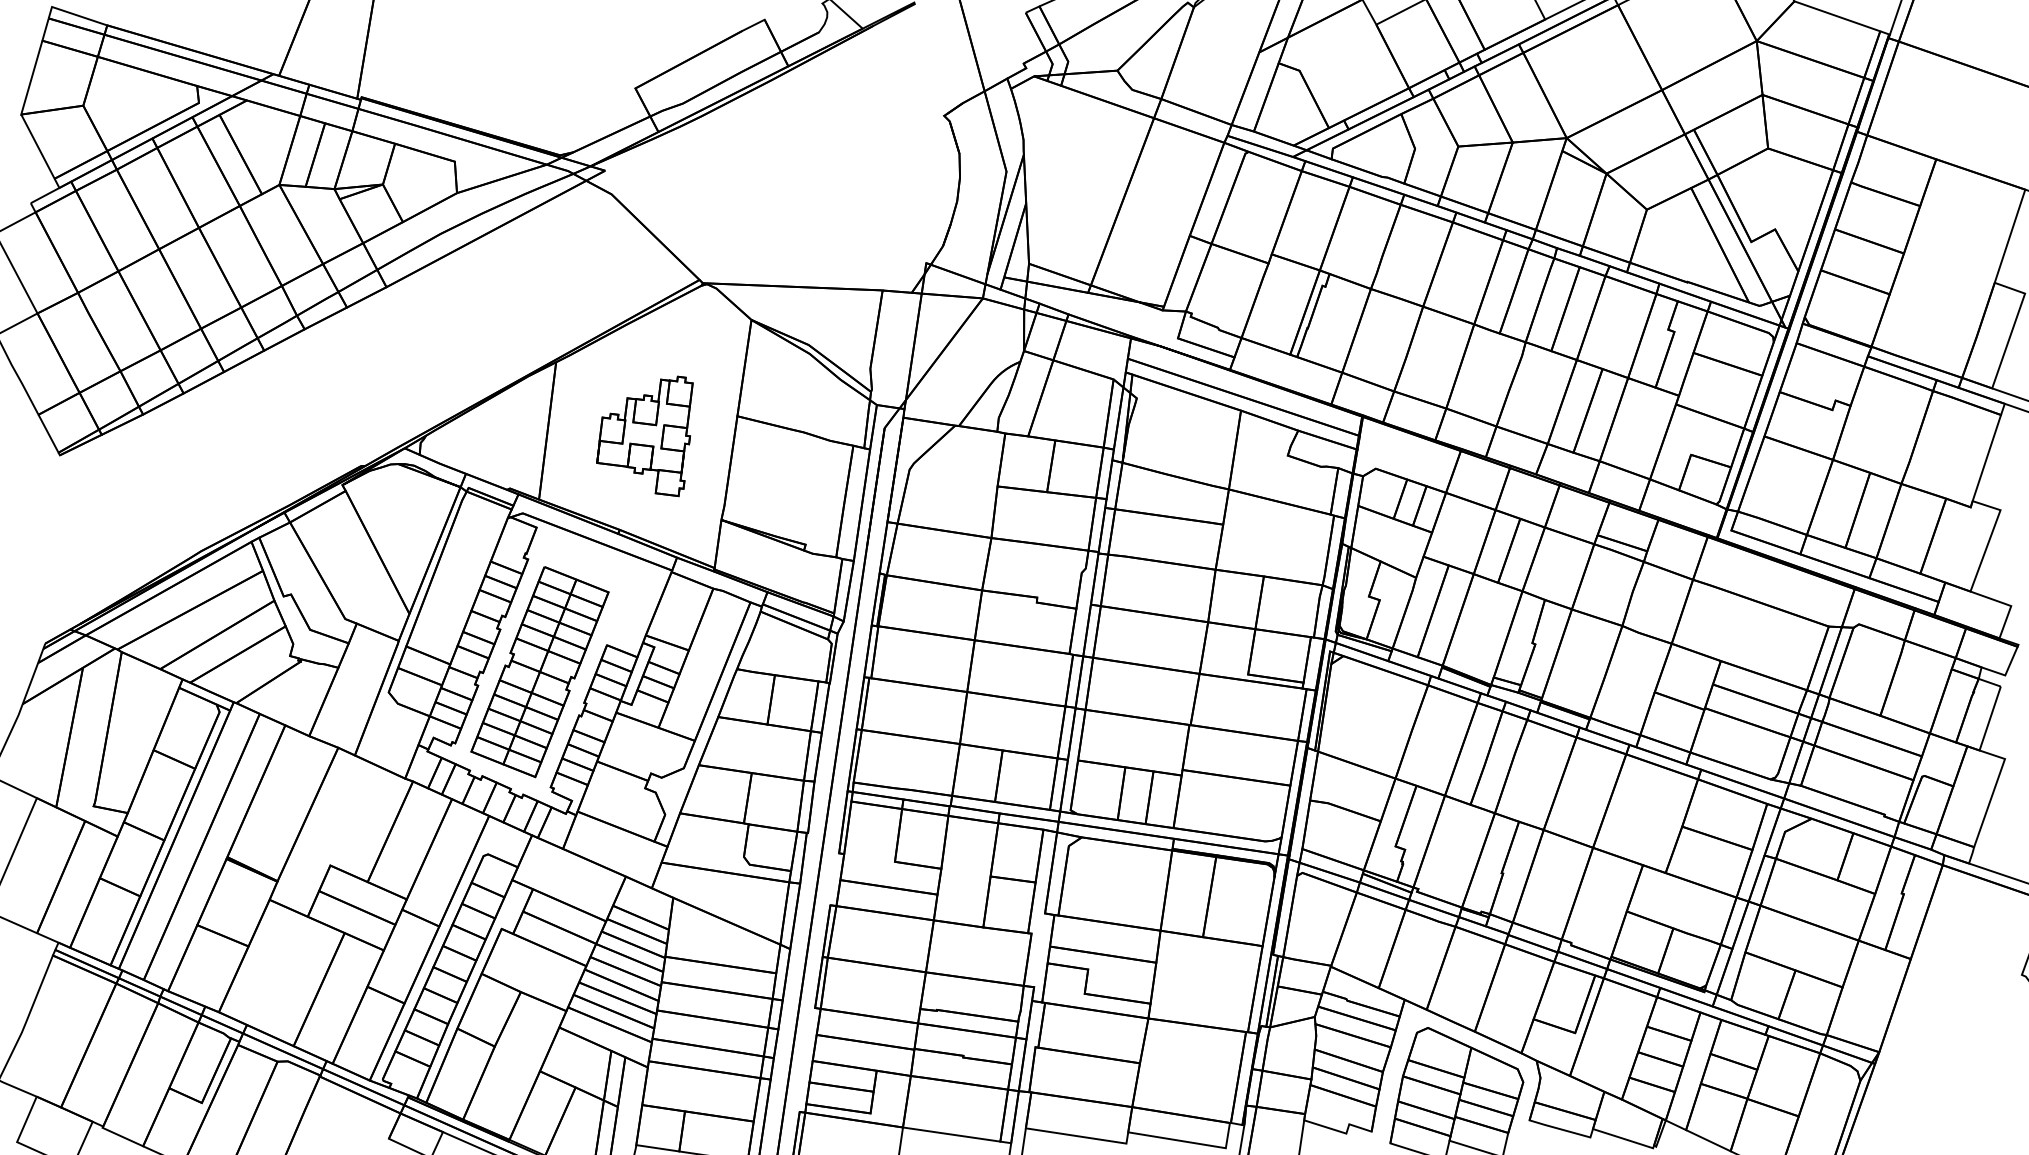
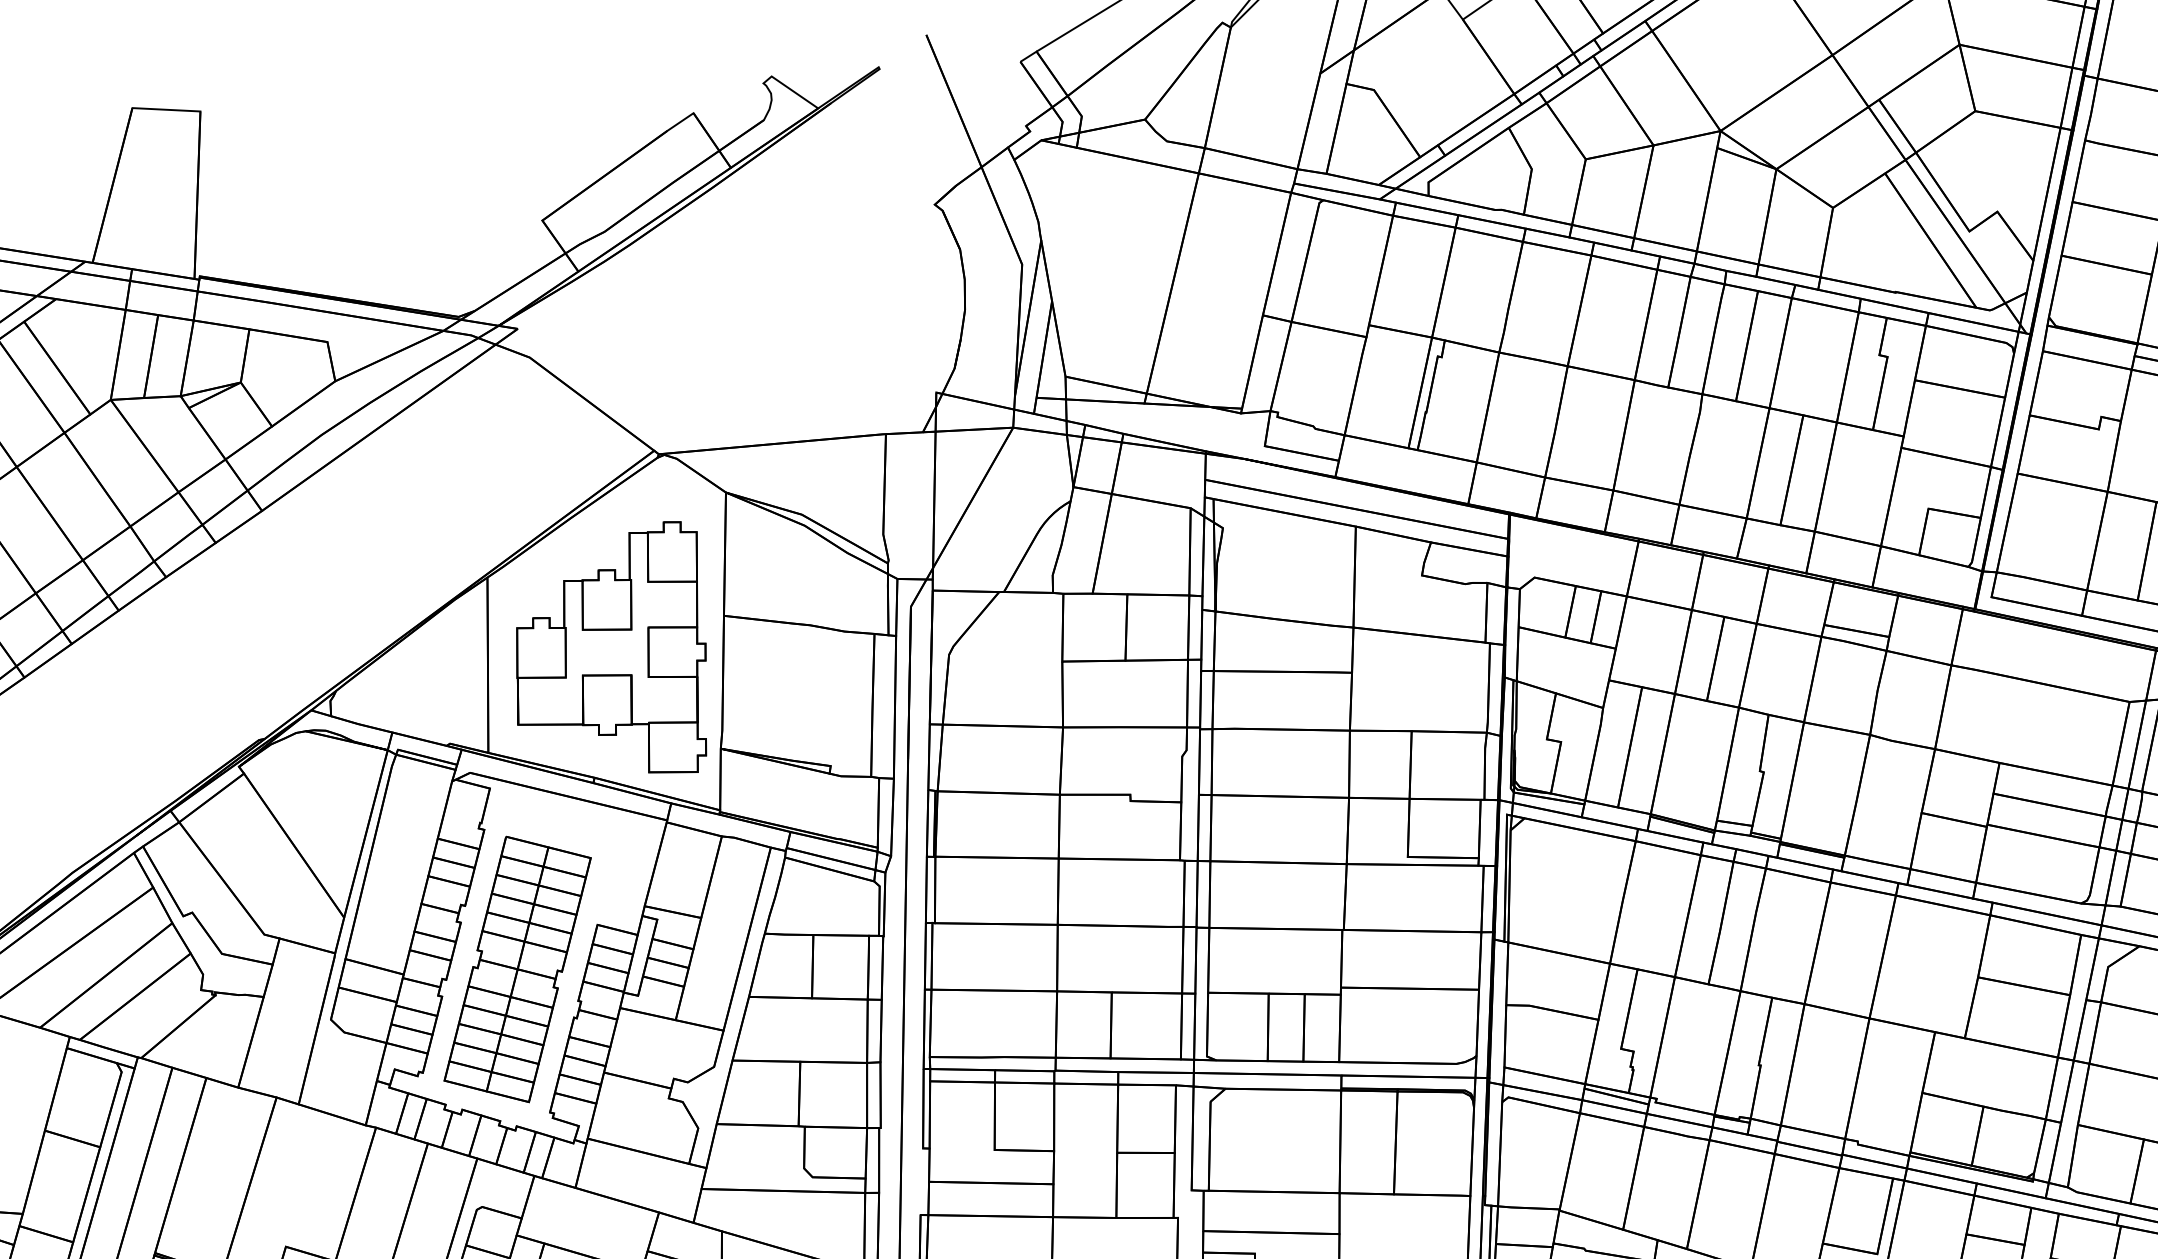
part: (644, 436) -> (610, 656), size x1.67

